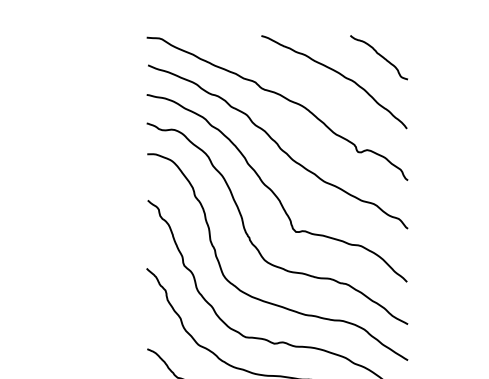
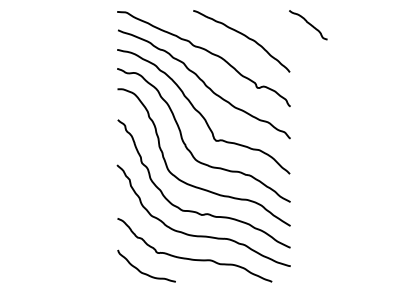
curve: (379, 56) -> (308, 24), moved

